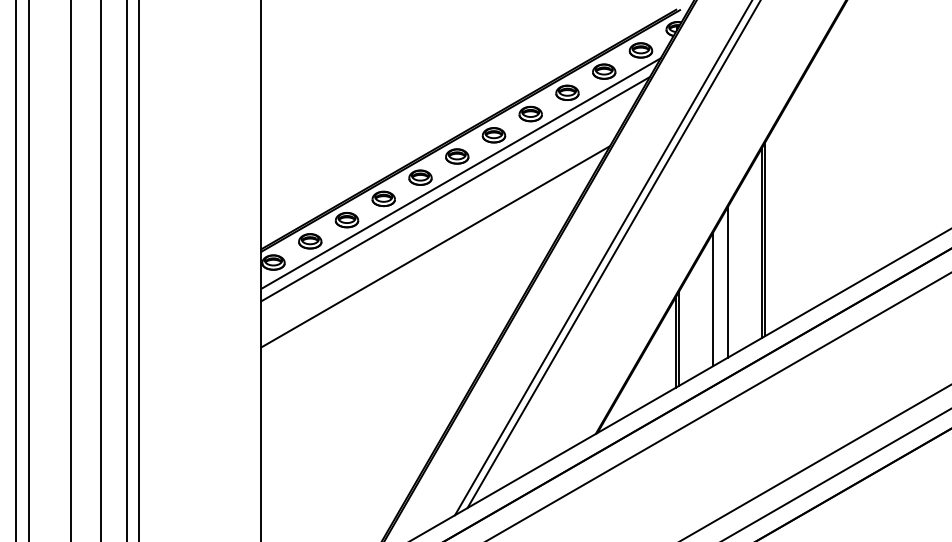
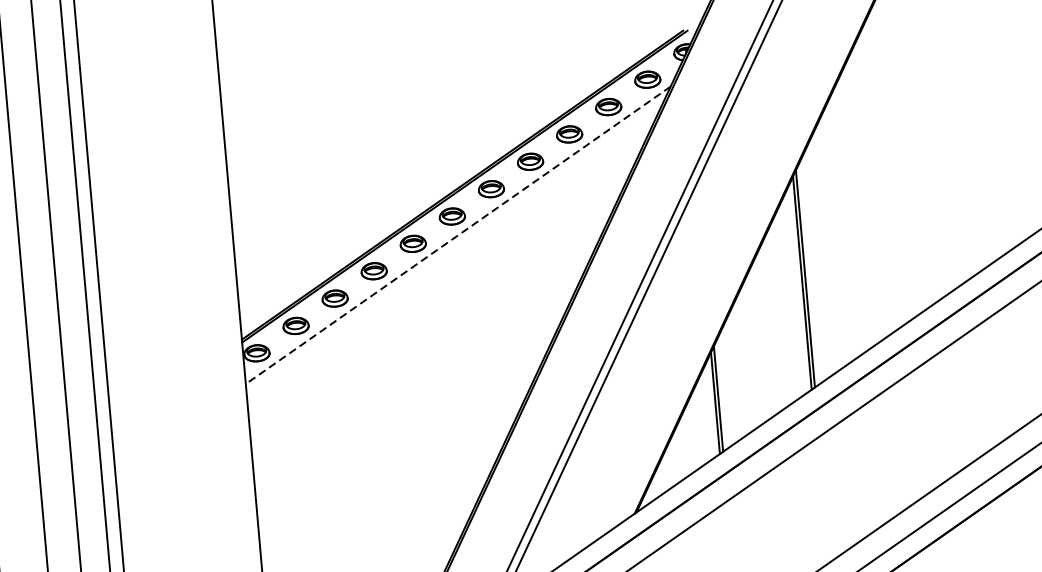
line: (461, 173) -> (458, 235), solid -> dashed
line: (455, 188) -> (453, 252), removed
line: (435, 246) -> (436, 319), removed
line: (727, 281) -> (767, 330), removed
line: (713, 299) -> (753, 351), removed

